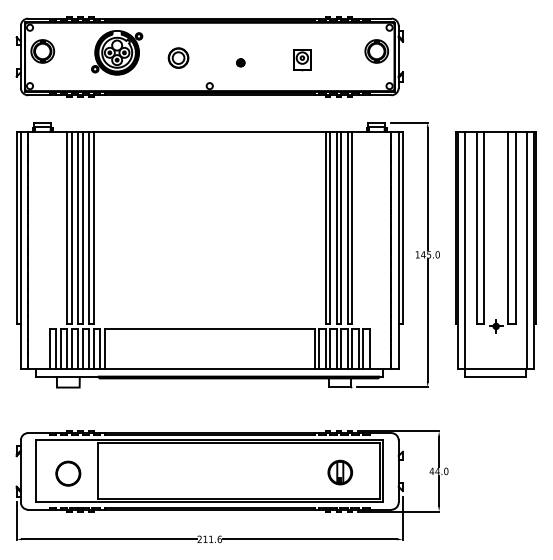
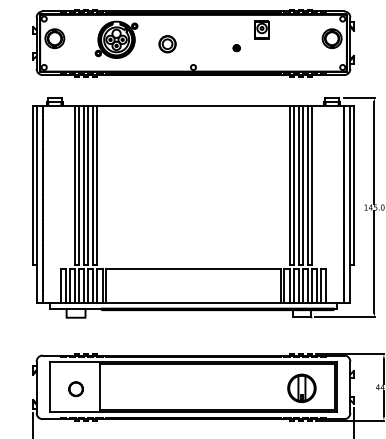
part: (302, 60) -> (262, 30), moved
part: (240, 62) -> (236, 47), moved
part: (339, 472) -> (301, 388), size x1.4
circle: (68, 473) -> (76, 389), size x0.7

